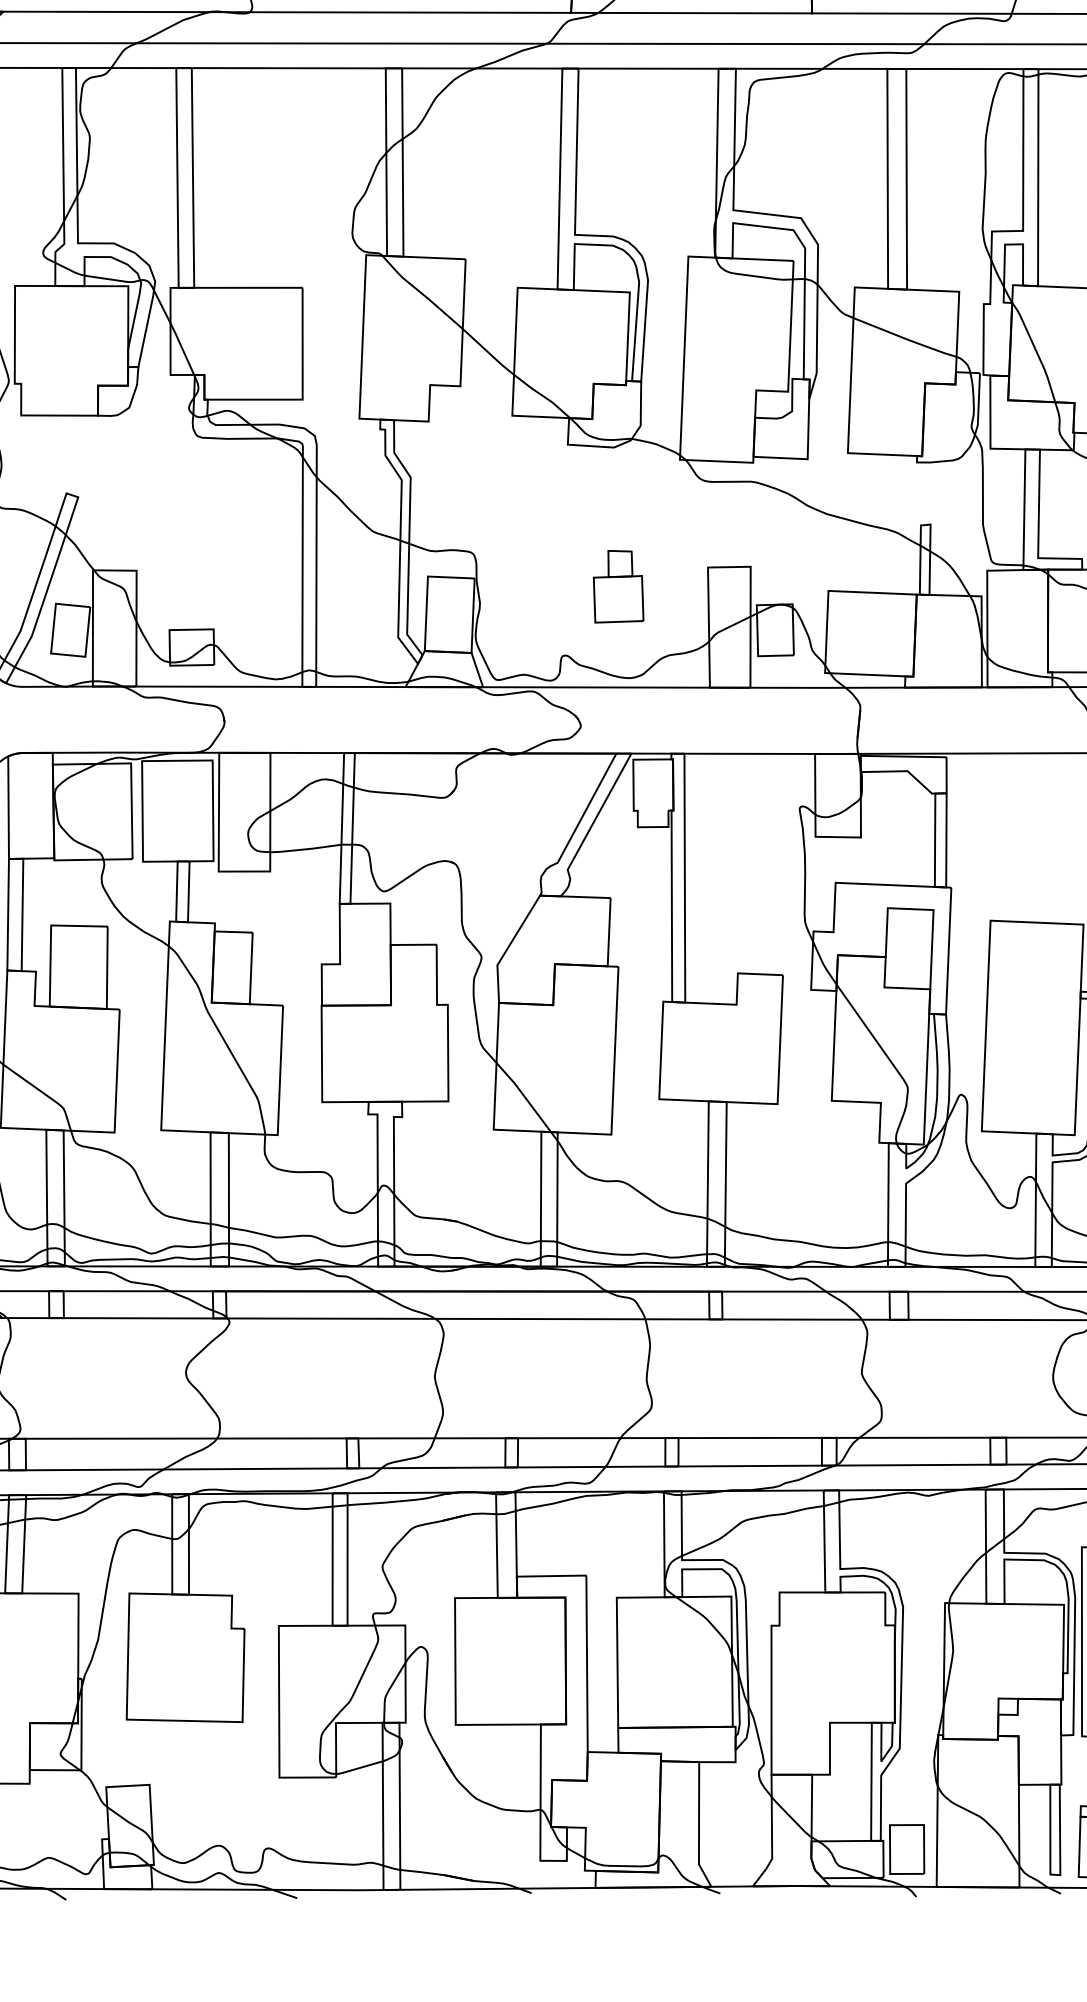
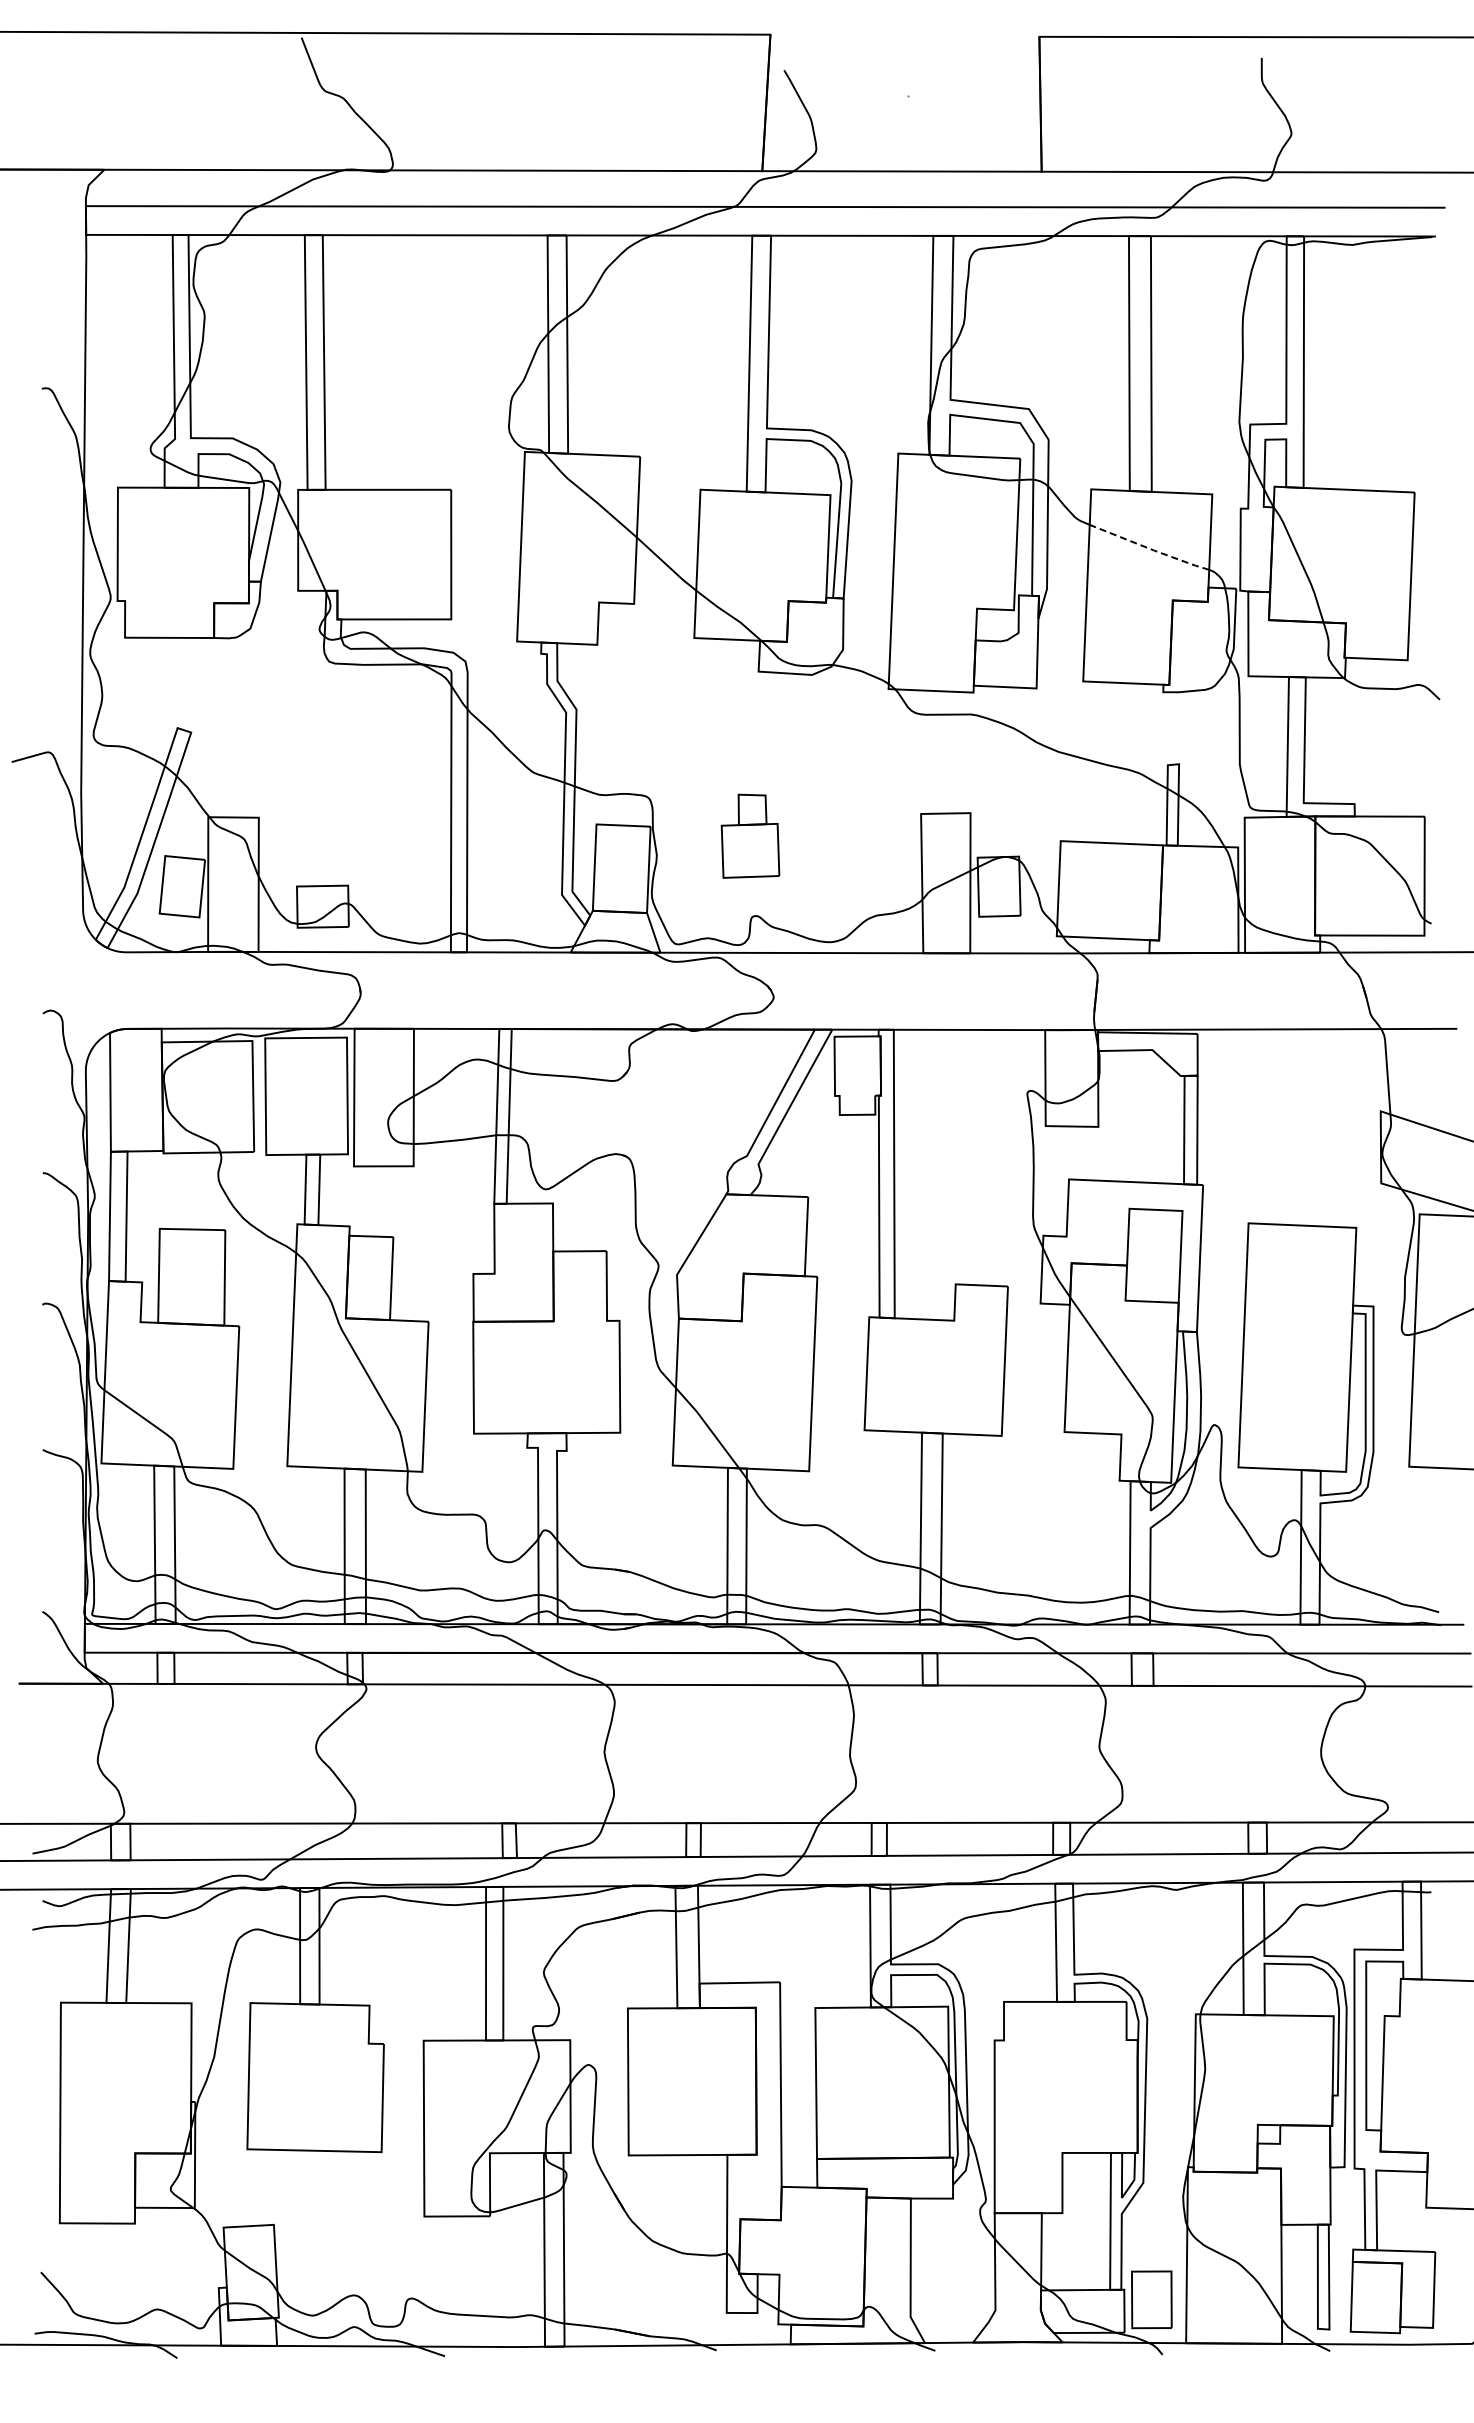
line: (905, 338) -> (1149, 548), solid -> dashed
part: (618, 586) -> (750, 835), moved

